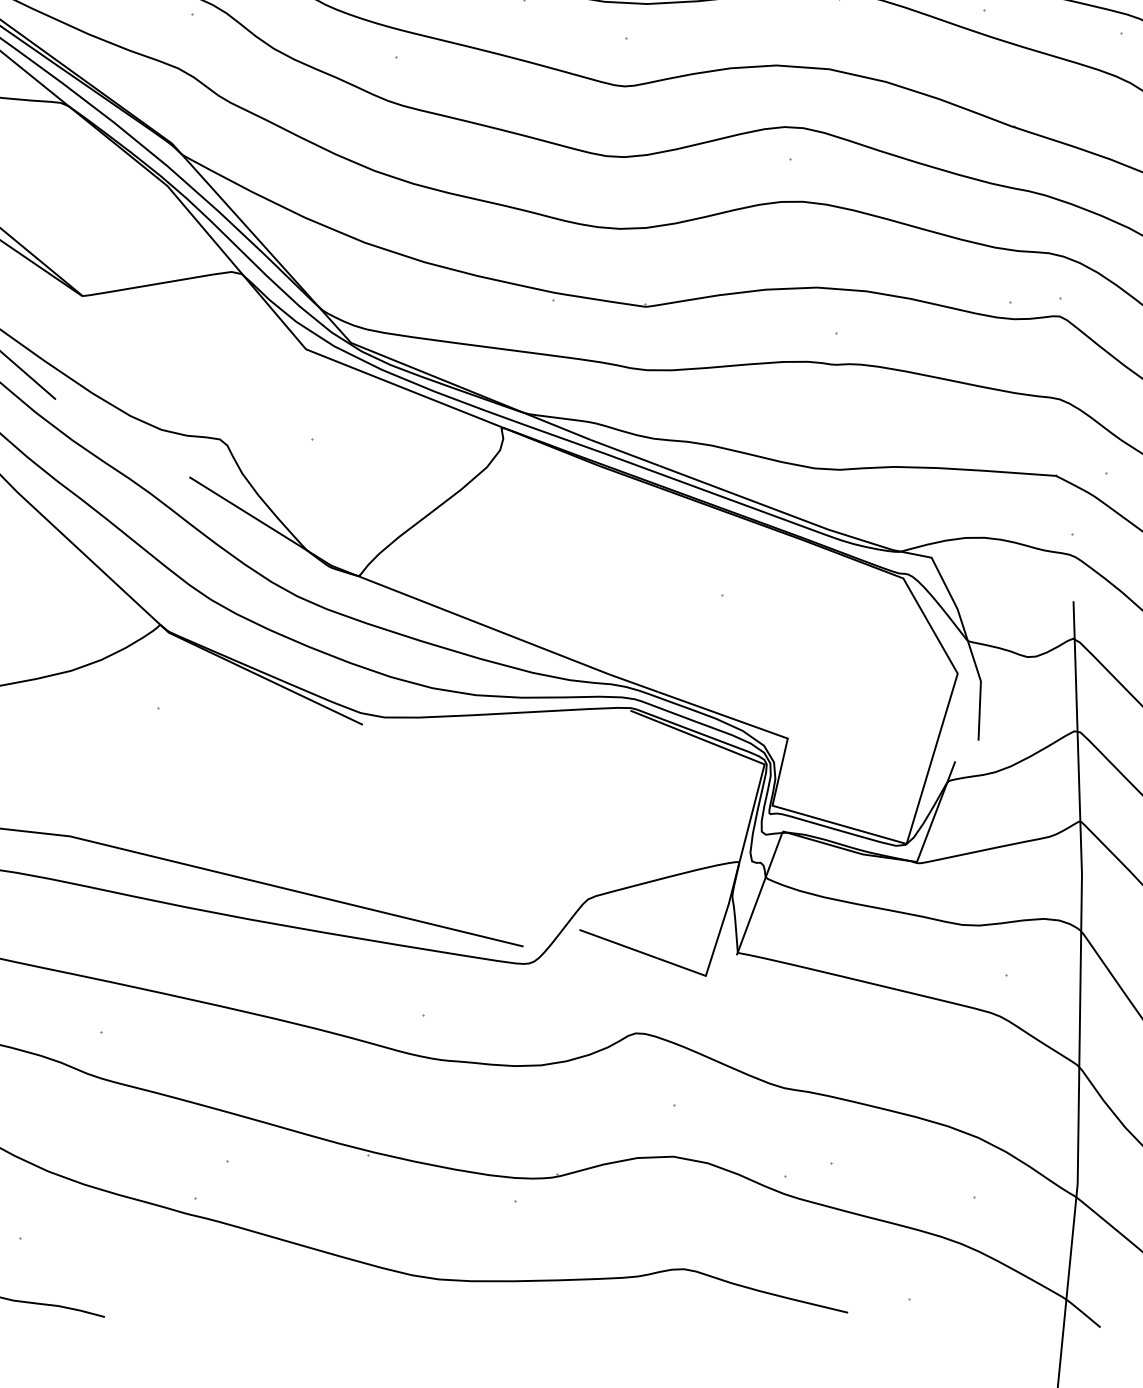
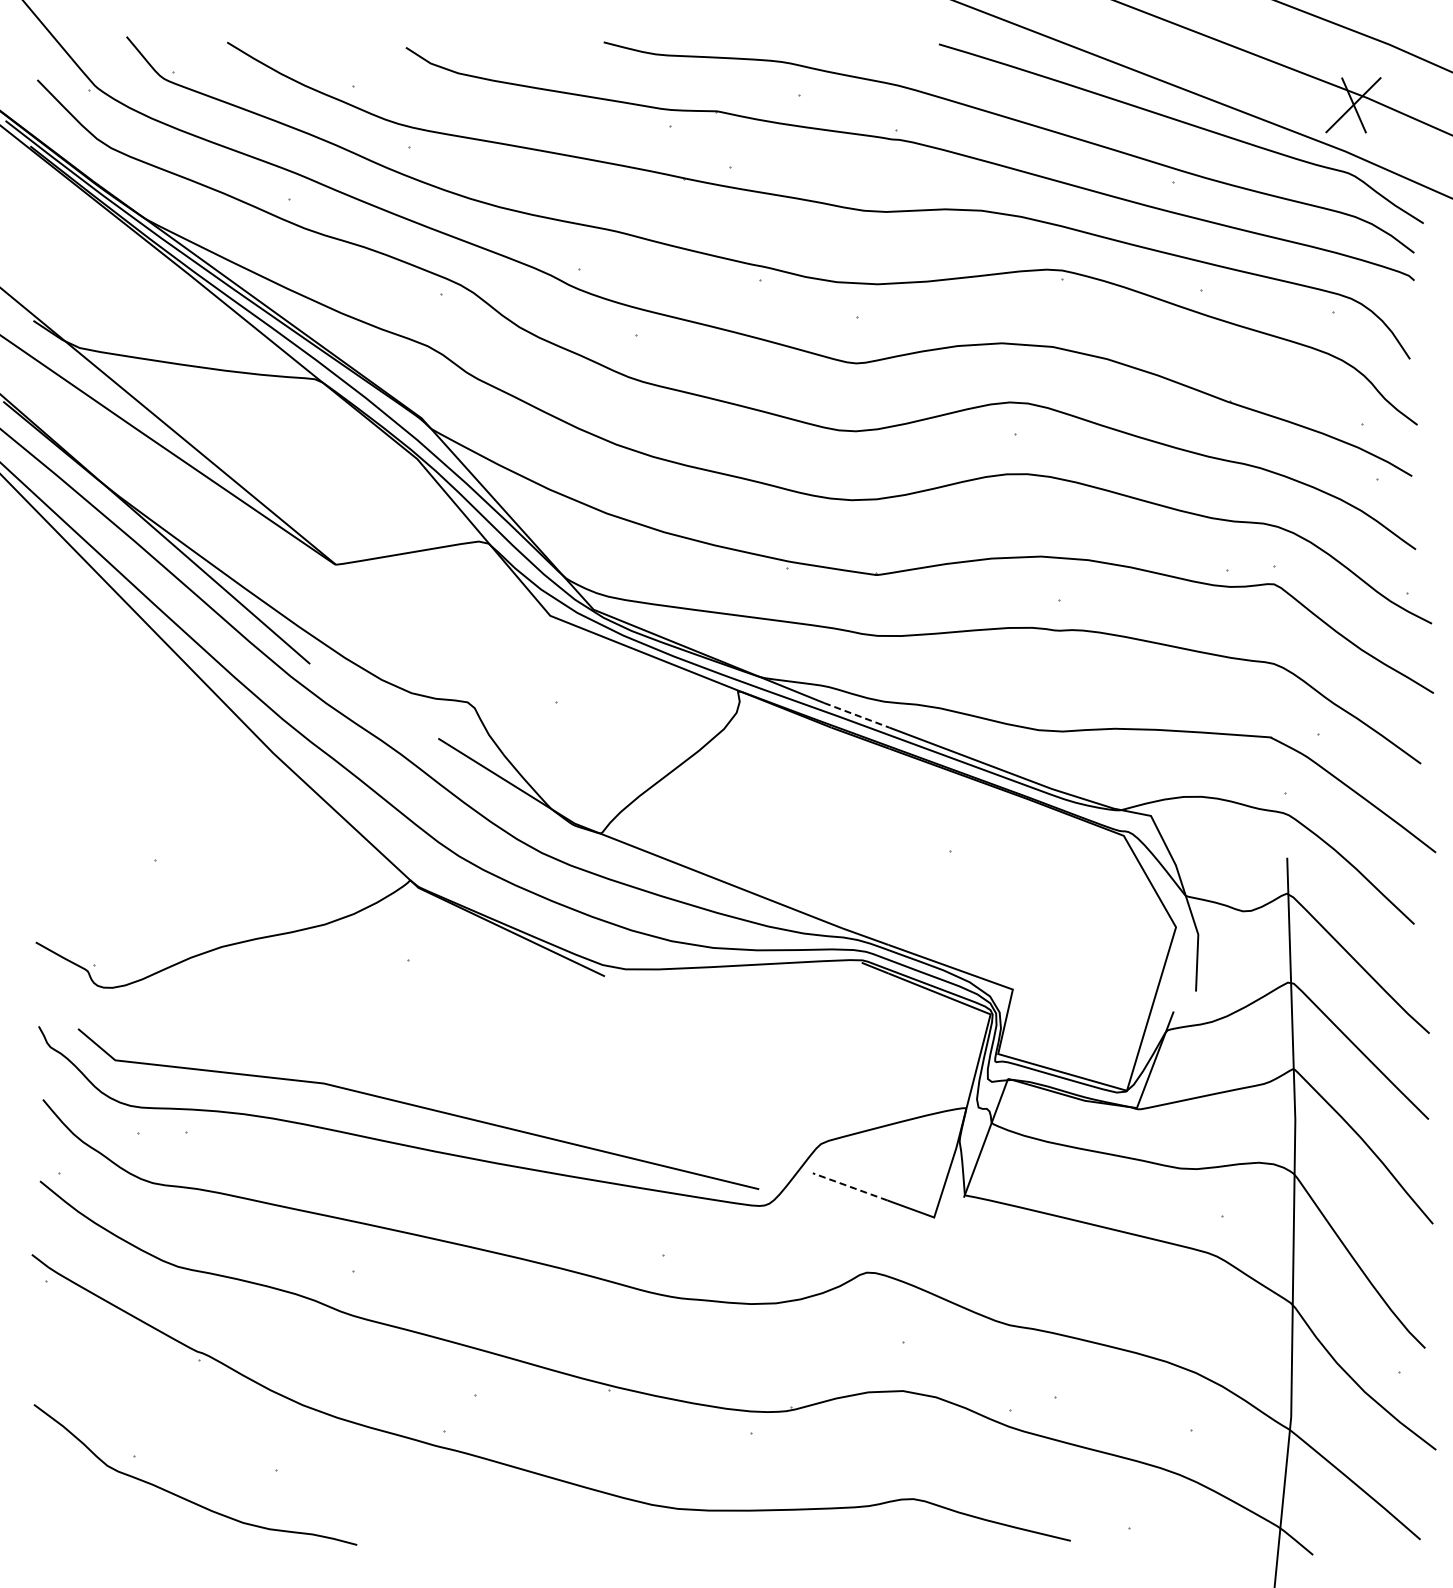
line: (625, 453) -> (857, 715), solid -> dashed
line: (618, 943) -> (850, 1186), solid -> dashed

